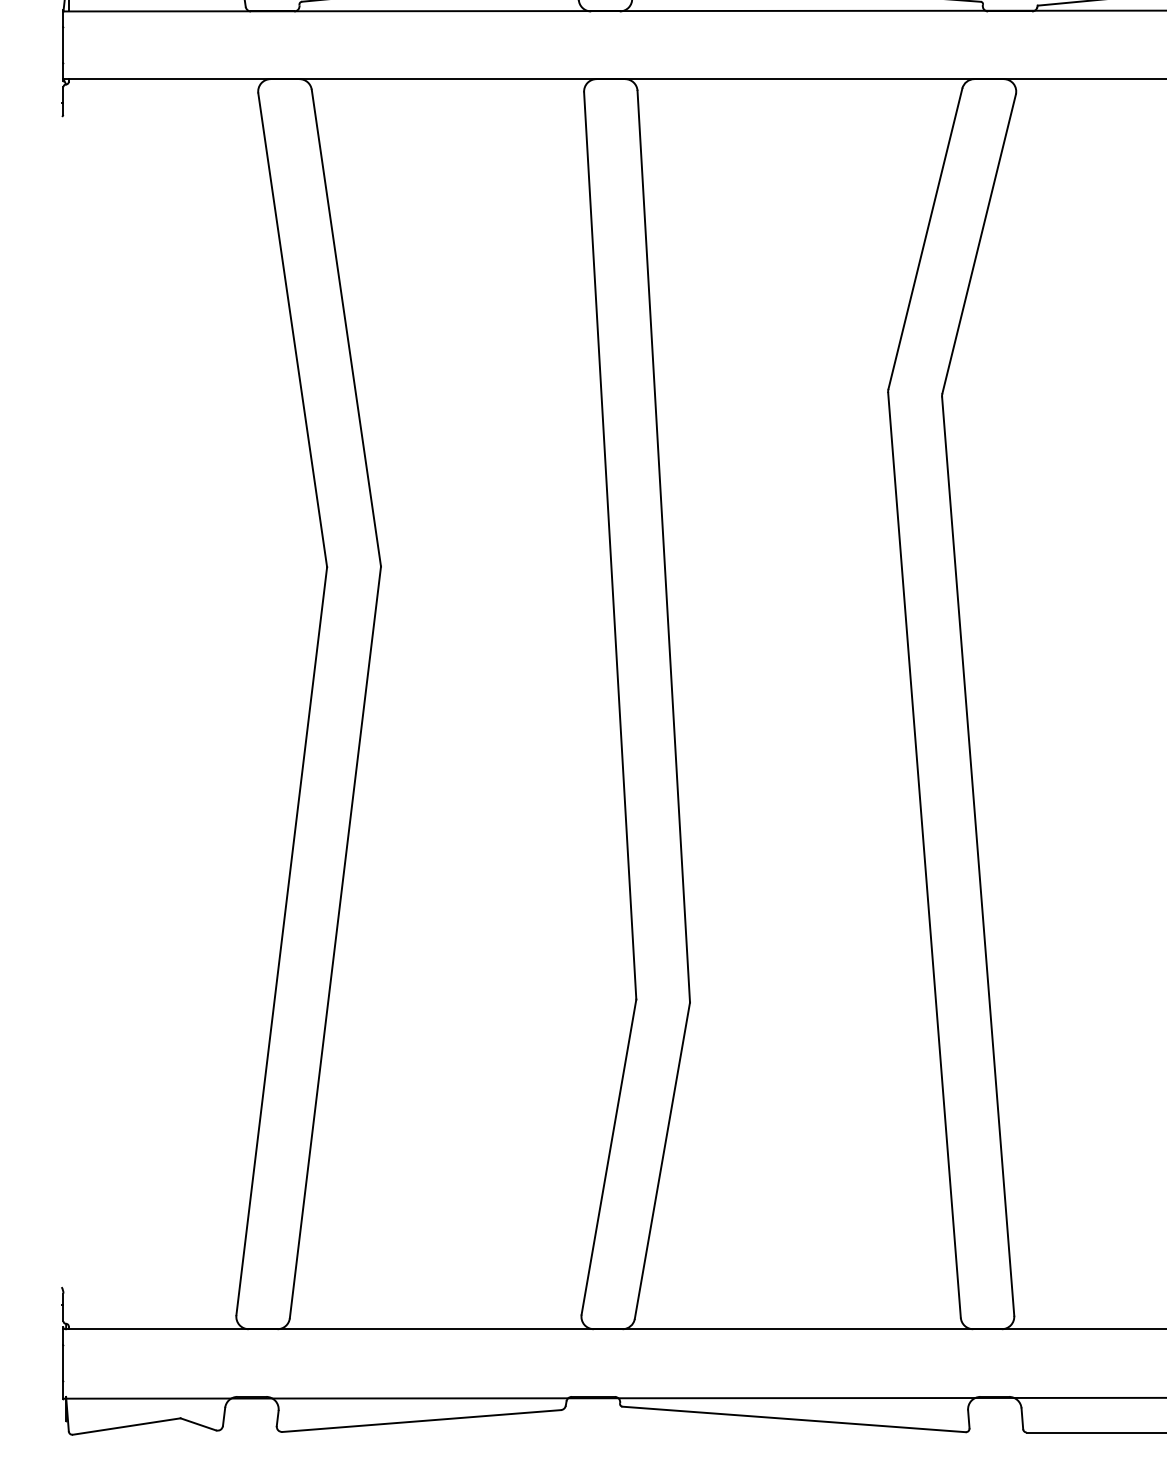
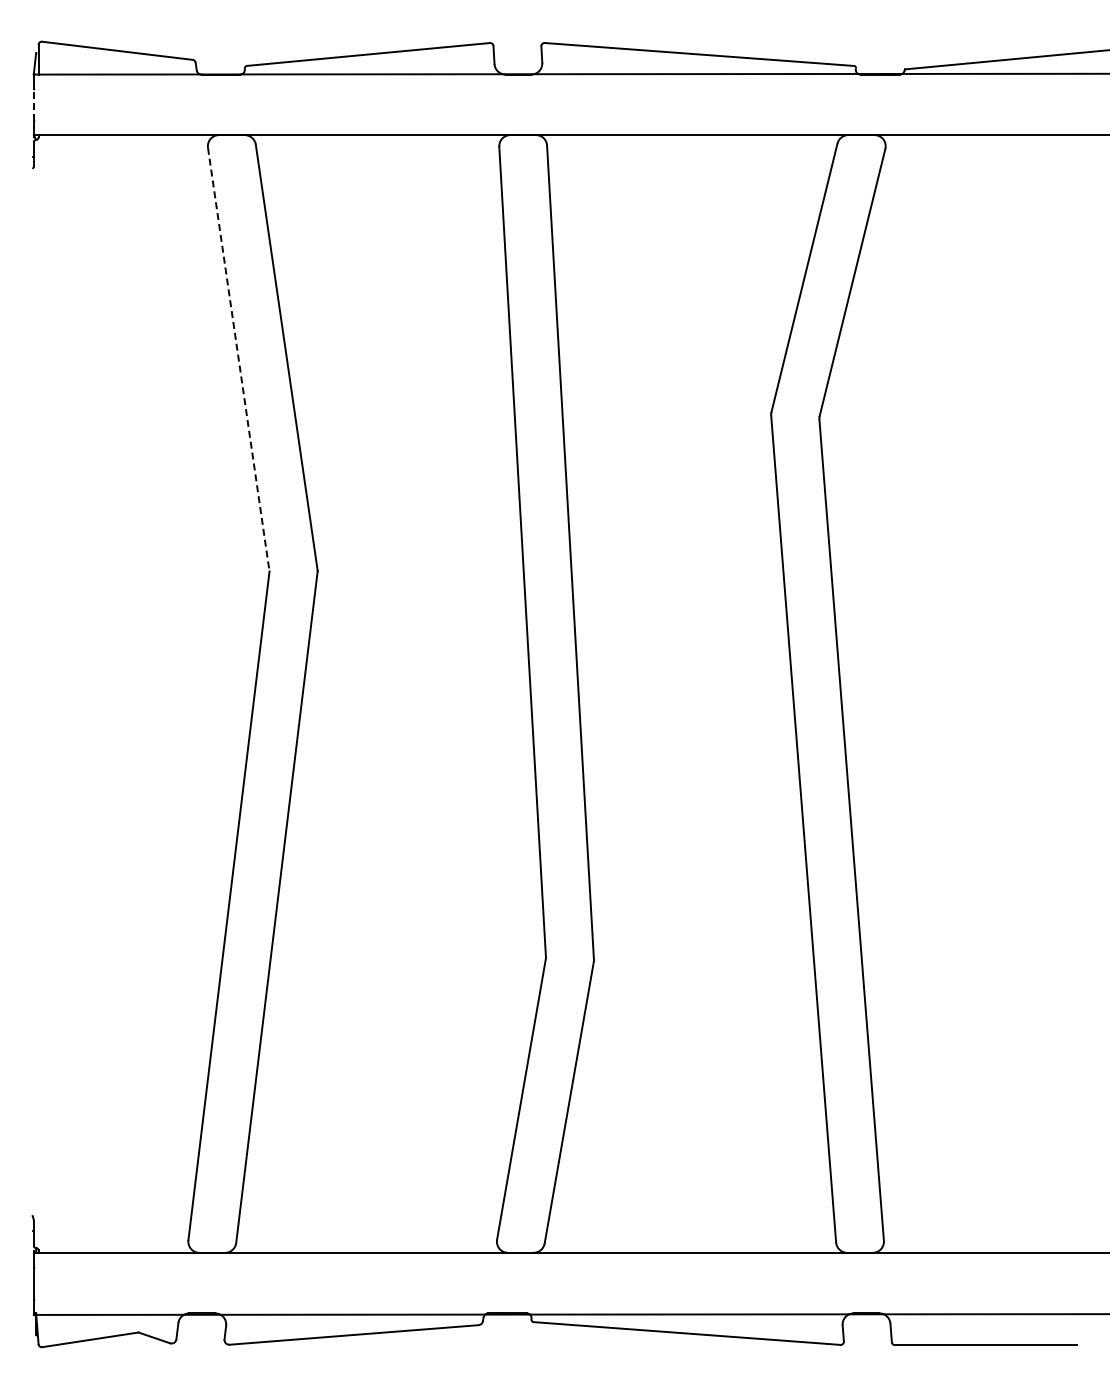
line: (63, 44) -> (33, 104), solid -> dashed
line: (292, 331) -> (238, 360), solid -> dashed

